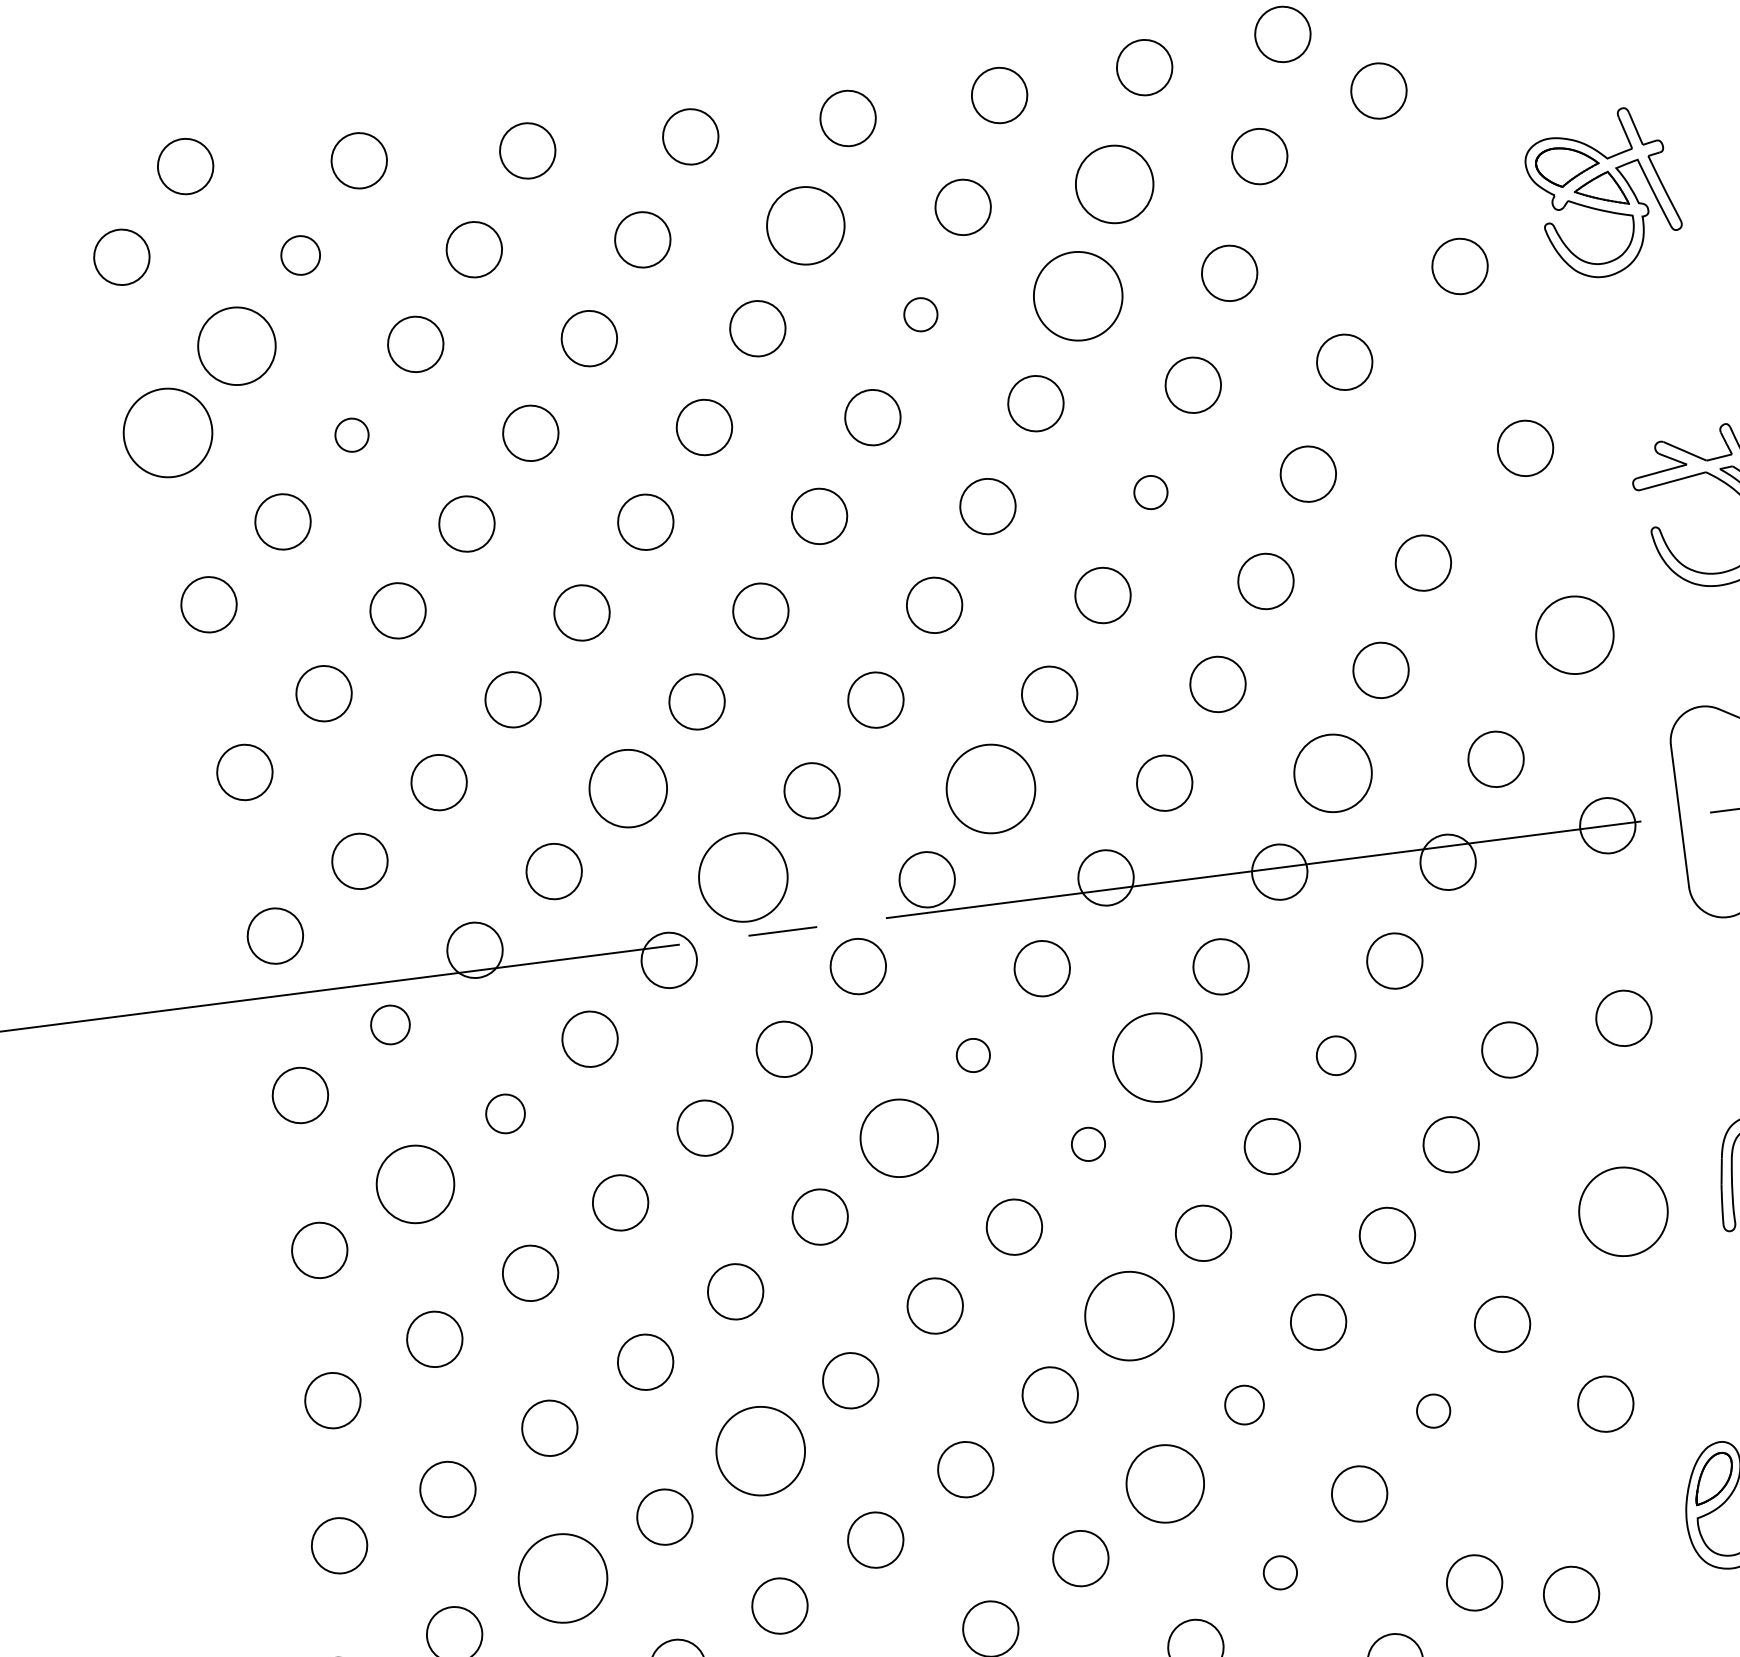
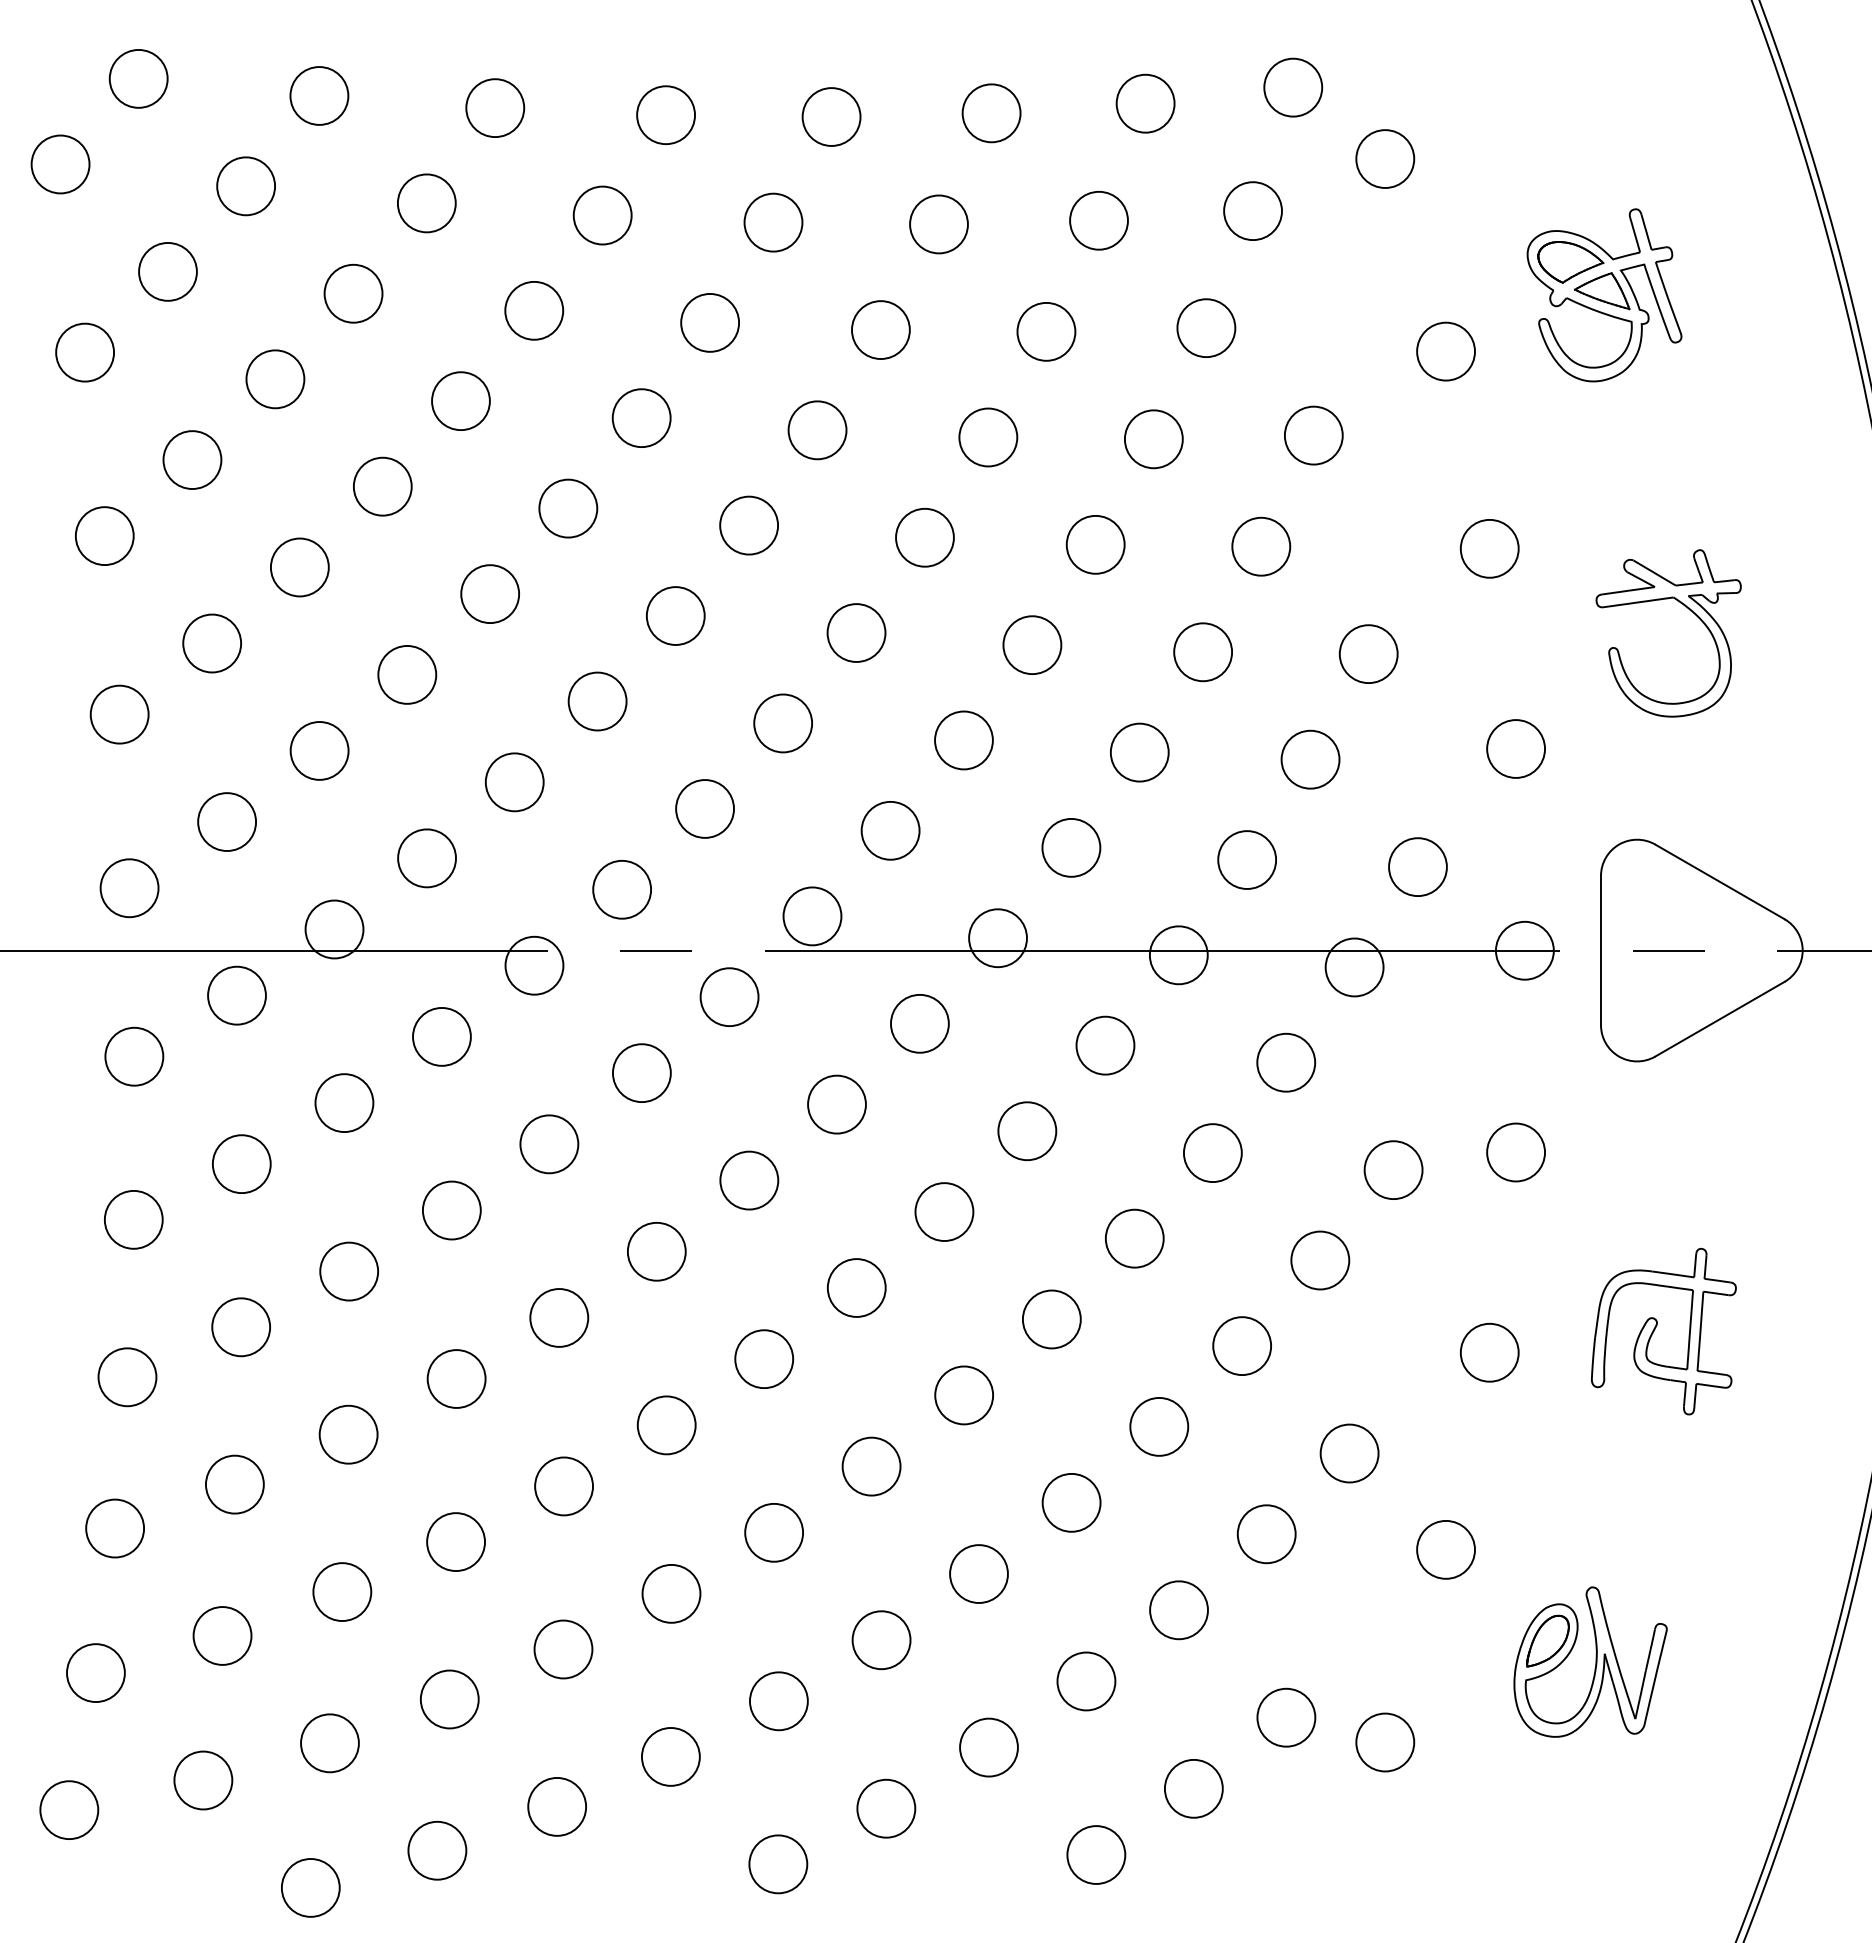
circle: (1114, 184) -> (1098, 220), size x0.71
circle: (805, 225) -> (773, 222), size x0.71
circle: (301, 255) -> (246, 186), size x1.43
circle: (1078, 295) -> (1046, 331), size x0.62
circle: (920, 315) -> (880, 330), size x1.67
circle: (236, 345) -> (167, 271), size x0.71
circle: (168, 432) -> (85, 352), size x0.62
circle: (352, 435) -> (275, 379), size x1.67
circle: (1150, 492) -> (1095, 544), size x1.67
circle: (1574, 634) -> (1515, 748), size x0.71
circle: (1333, 772) -> (1247, 859), size x0.71
circle: (628, 788) -> (514, 782), size x0.71
circle: (990, 788) -> (890, 830), size x0.62
circle: (742, 877) -> (621, 889), size x0.62
circle: (389, 1024) -> (236, 995), size x1.43
circle: (972, 1055) -> (836, 1104), size x1.67
circle: (1335, 1055) -> (1212, 1152), size x1.43
circle: (1157, 1057) -> (1027, 1131), size x0.62
circle: (505, 1113) -> (344, 1102), size x1.43
circle: (899, 1138) -> (749, 1180), size x0.71
circle: (1088, 1143) -> (944, 1211), size x1.67
circle: (415, 1184) -> (241, 1164), size x0.71
circle: (1623, 1211) -> (1489, 1352), size x0.62
circle: (1129, 1316) -> (964, 1395), size x0.62
circle: (1244, 1404) -> (1071, 1502), size x1.43
circle: (1433, 1411) -> (1266, 1534), size x1.67
circle: (760, 1451) -> (563, 1486), size x0.62
circle: (1164, 1483) -> (978, 1573), size x0.71
circle: (1280, 1572) -> (1086, 1681), size x1.67
circle: (563, 1578) -> (342, 1592), size x0.62

